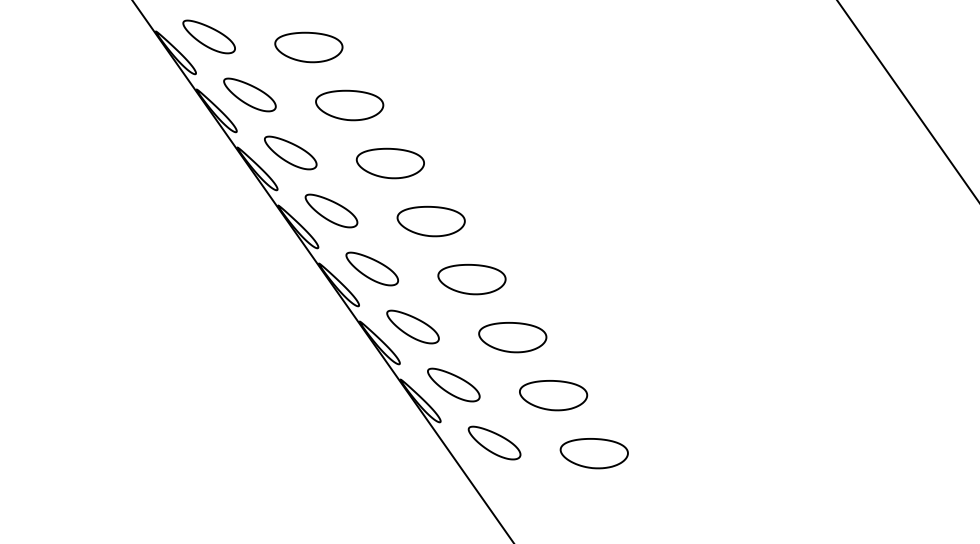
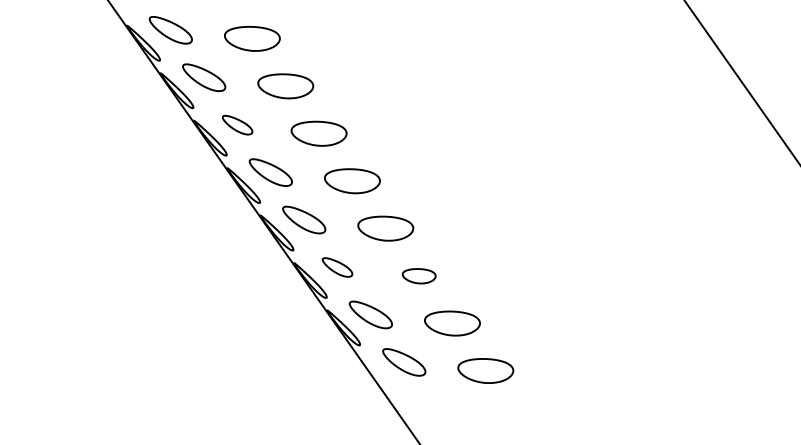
part: (290, 152) -> (237, 124), size x0.7
part: (412, 326) -> (337, 267), size x0.7
part: (512, 337) -> (418, 276), size x0.6

